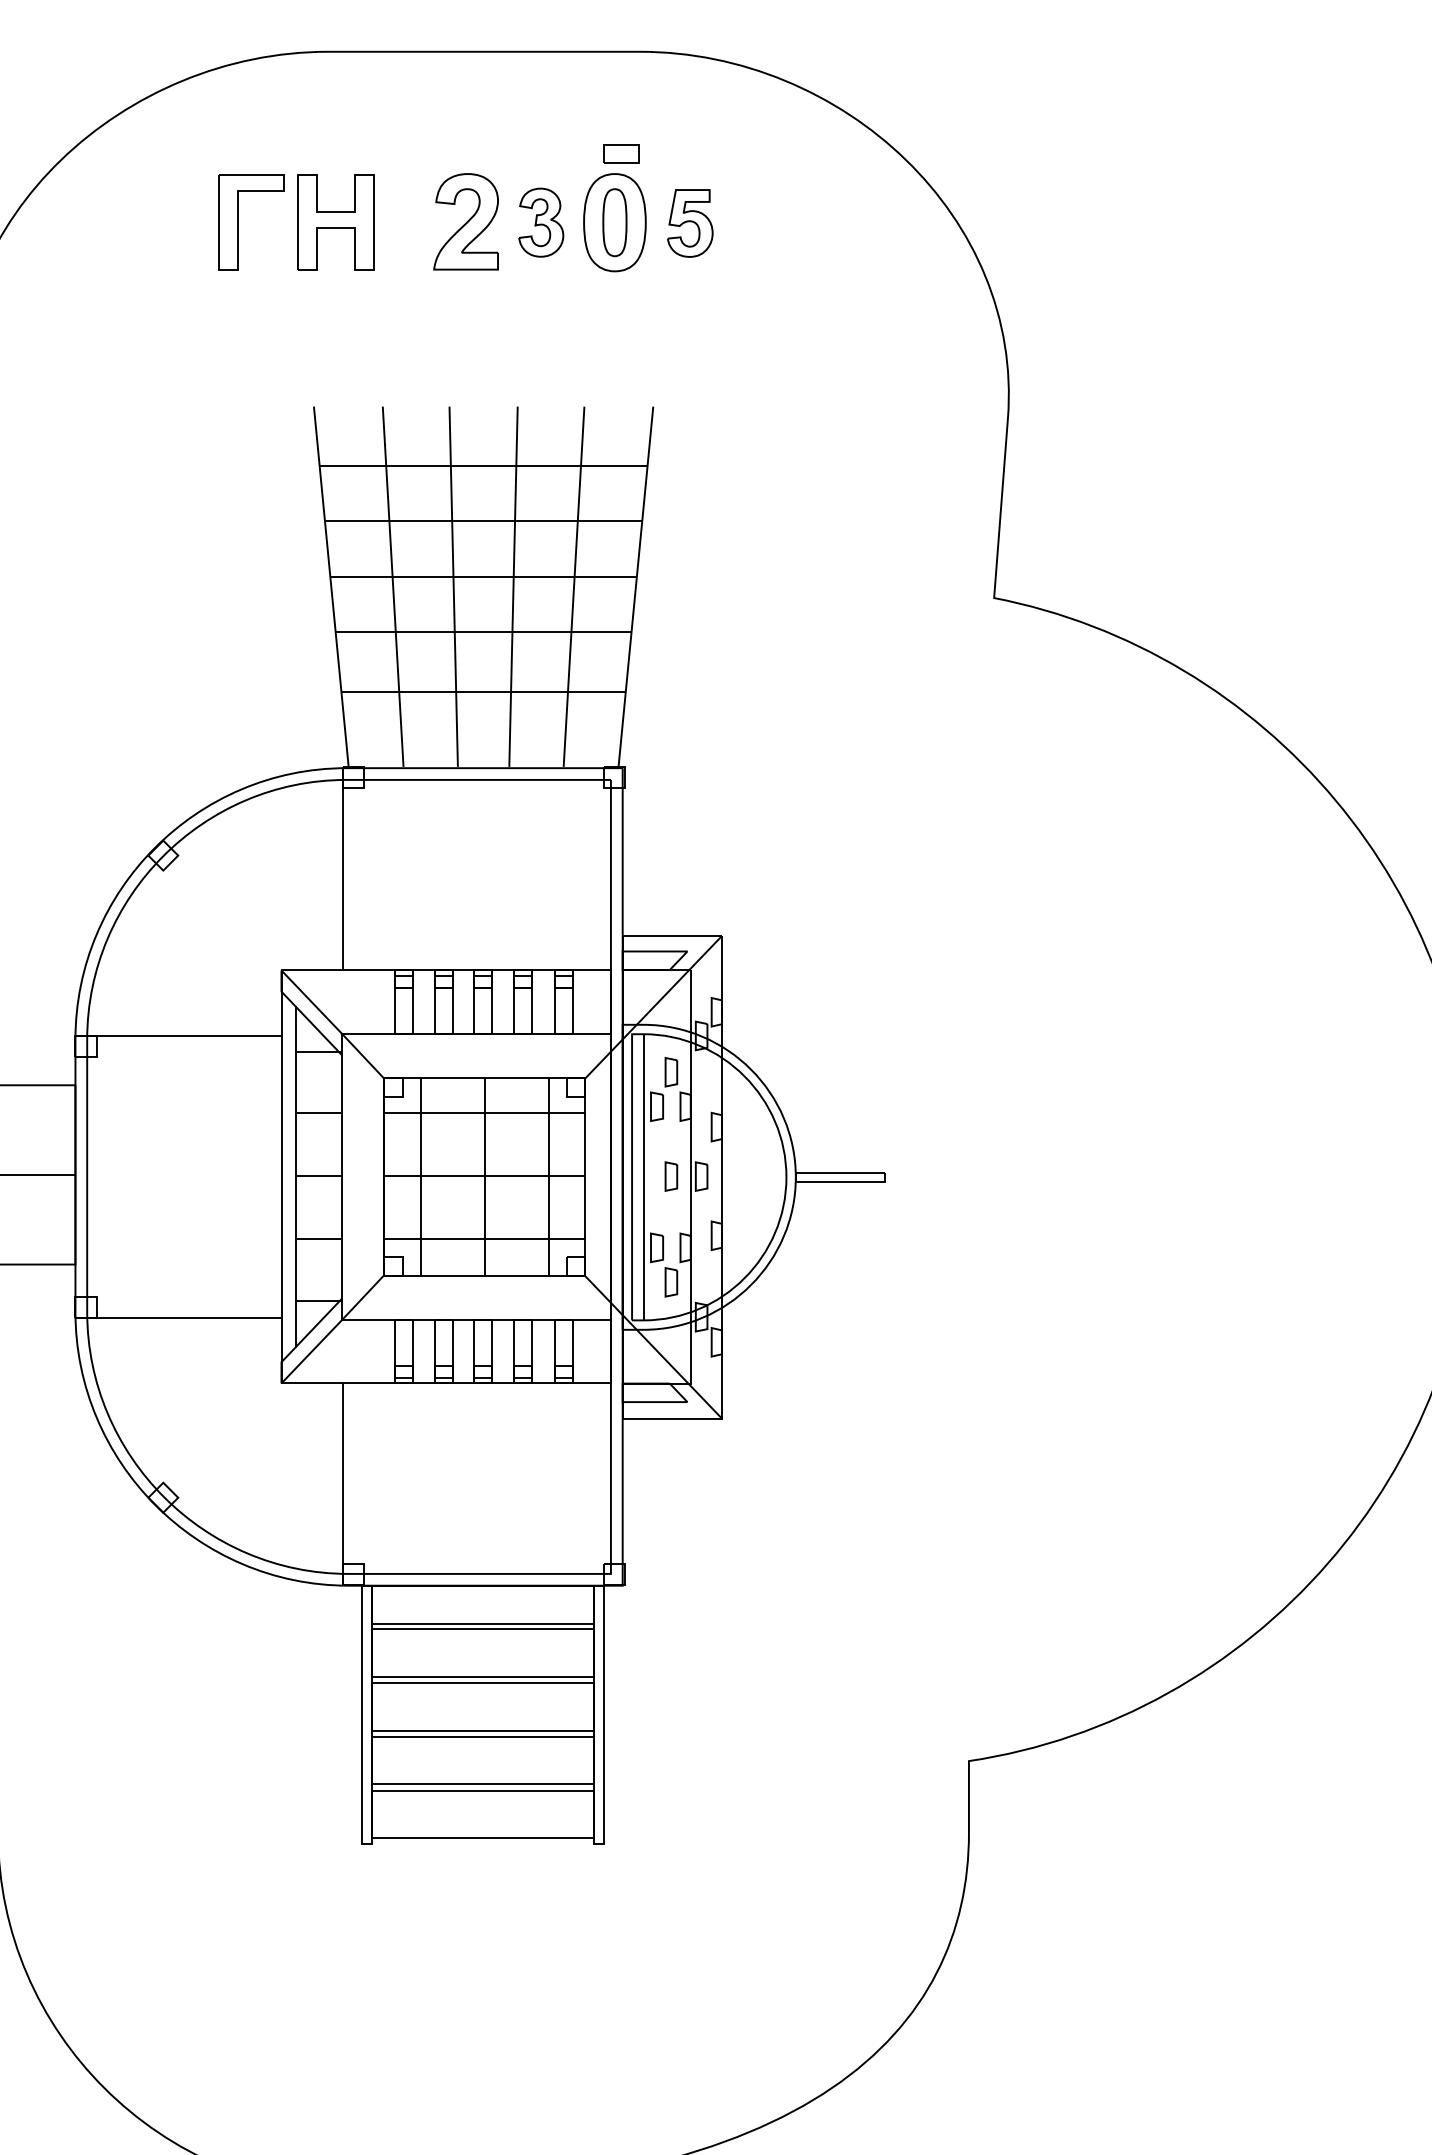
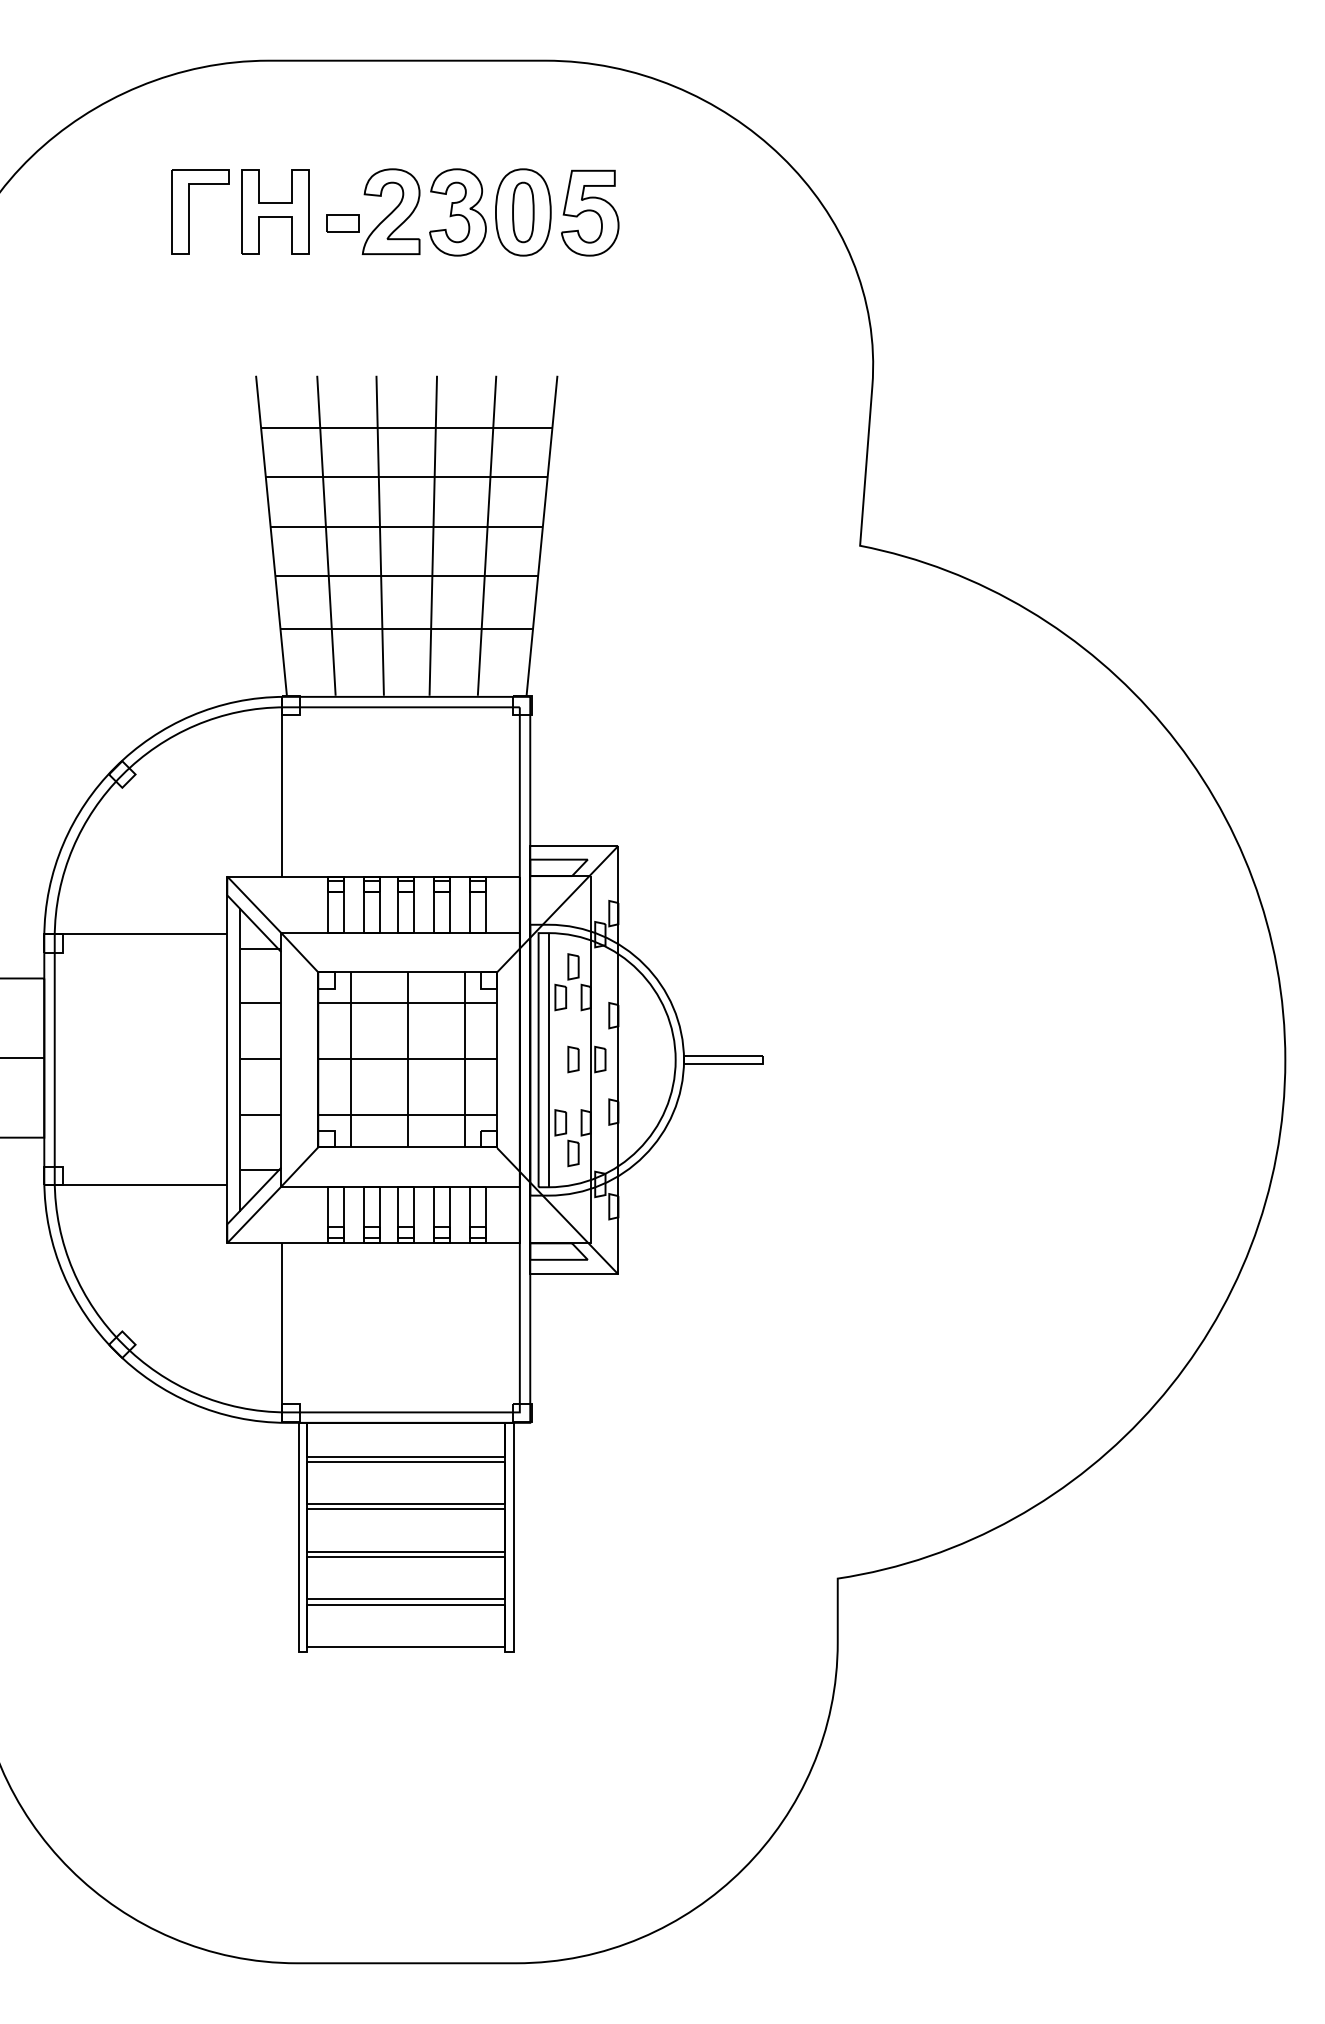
part: (620, 154) -> (342, 223), moved
part: (540, 222) -> (457, 212), size x1.43
part: (690, 222) -> (590, 212), size x1.43

